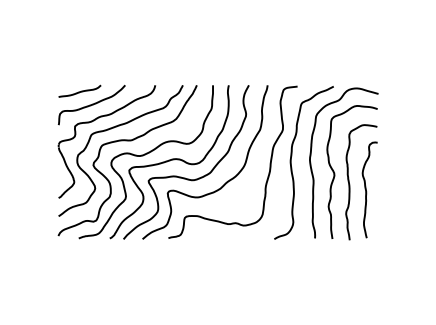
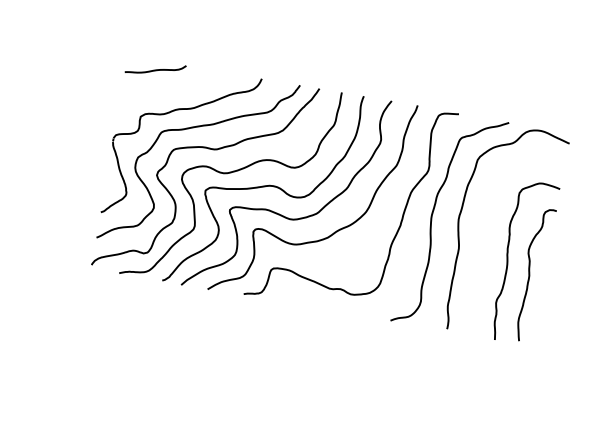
curve: (91, 104) -> (168, 90), removed
curve: (335, 173) -> (490, 243), removed

